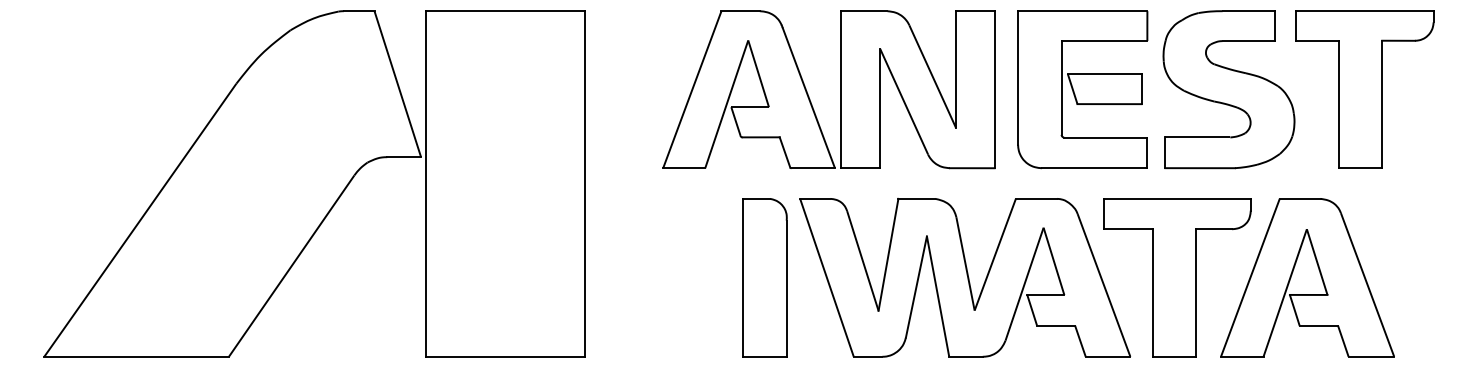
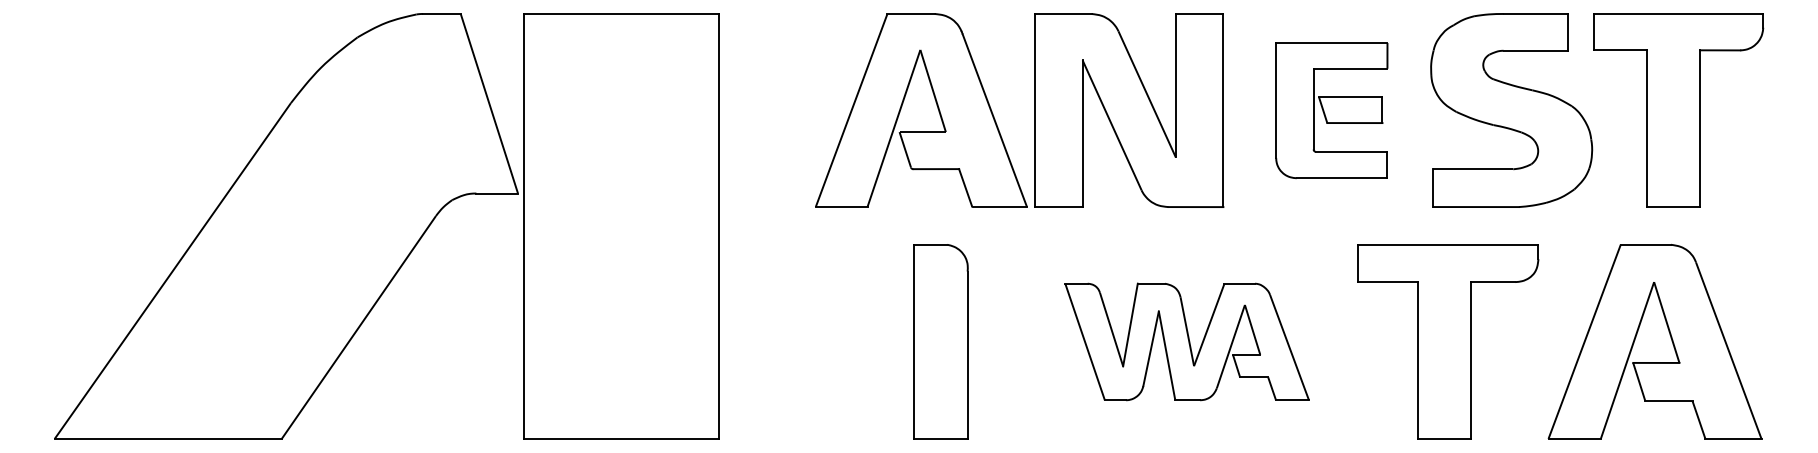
part: (1082, 89) -> (1331, 110), size x0.7
part: (1319, 273) -> (1669, 336), moved
part: (964, 277) -> (1186, 341), size x0.6

